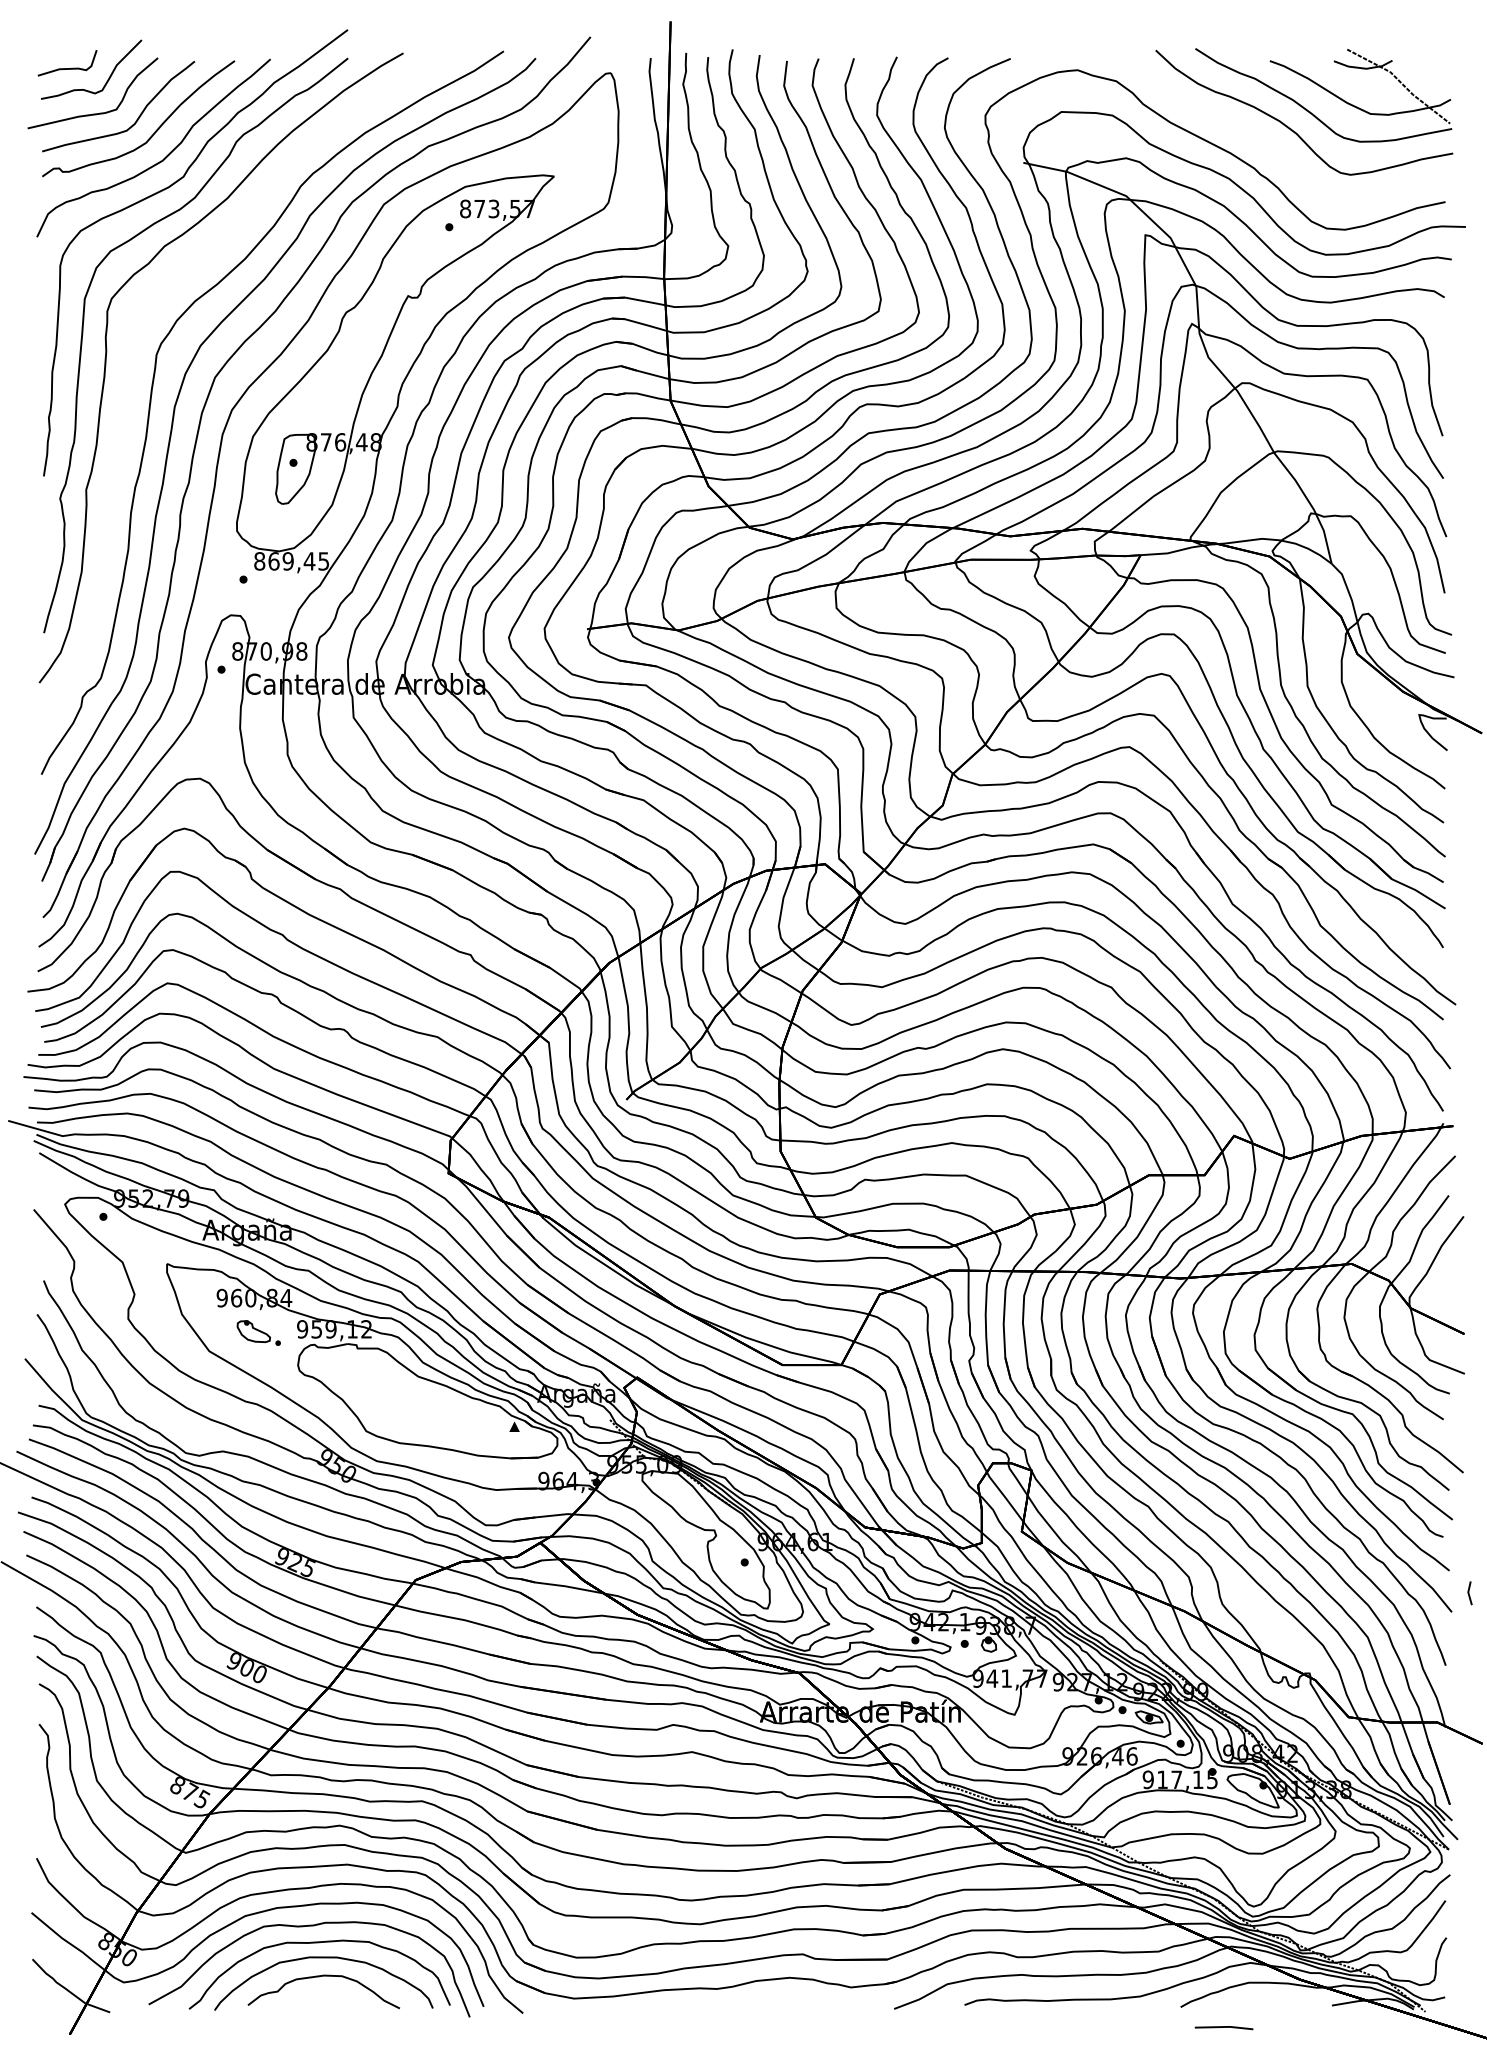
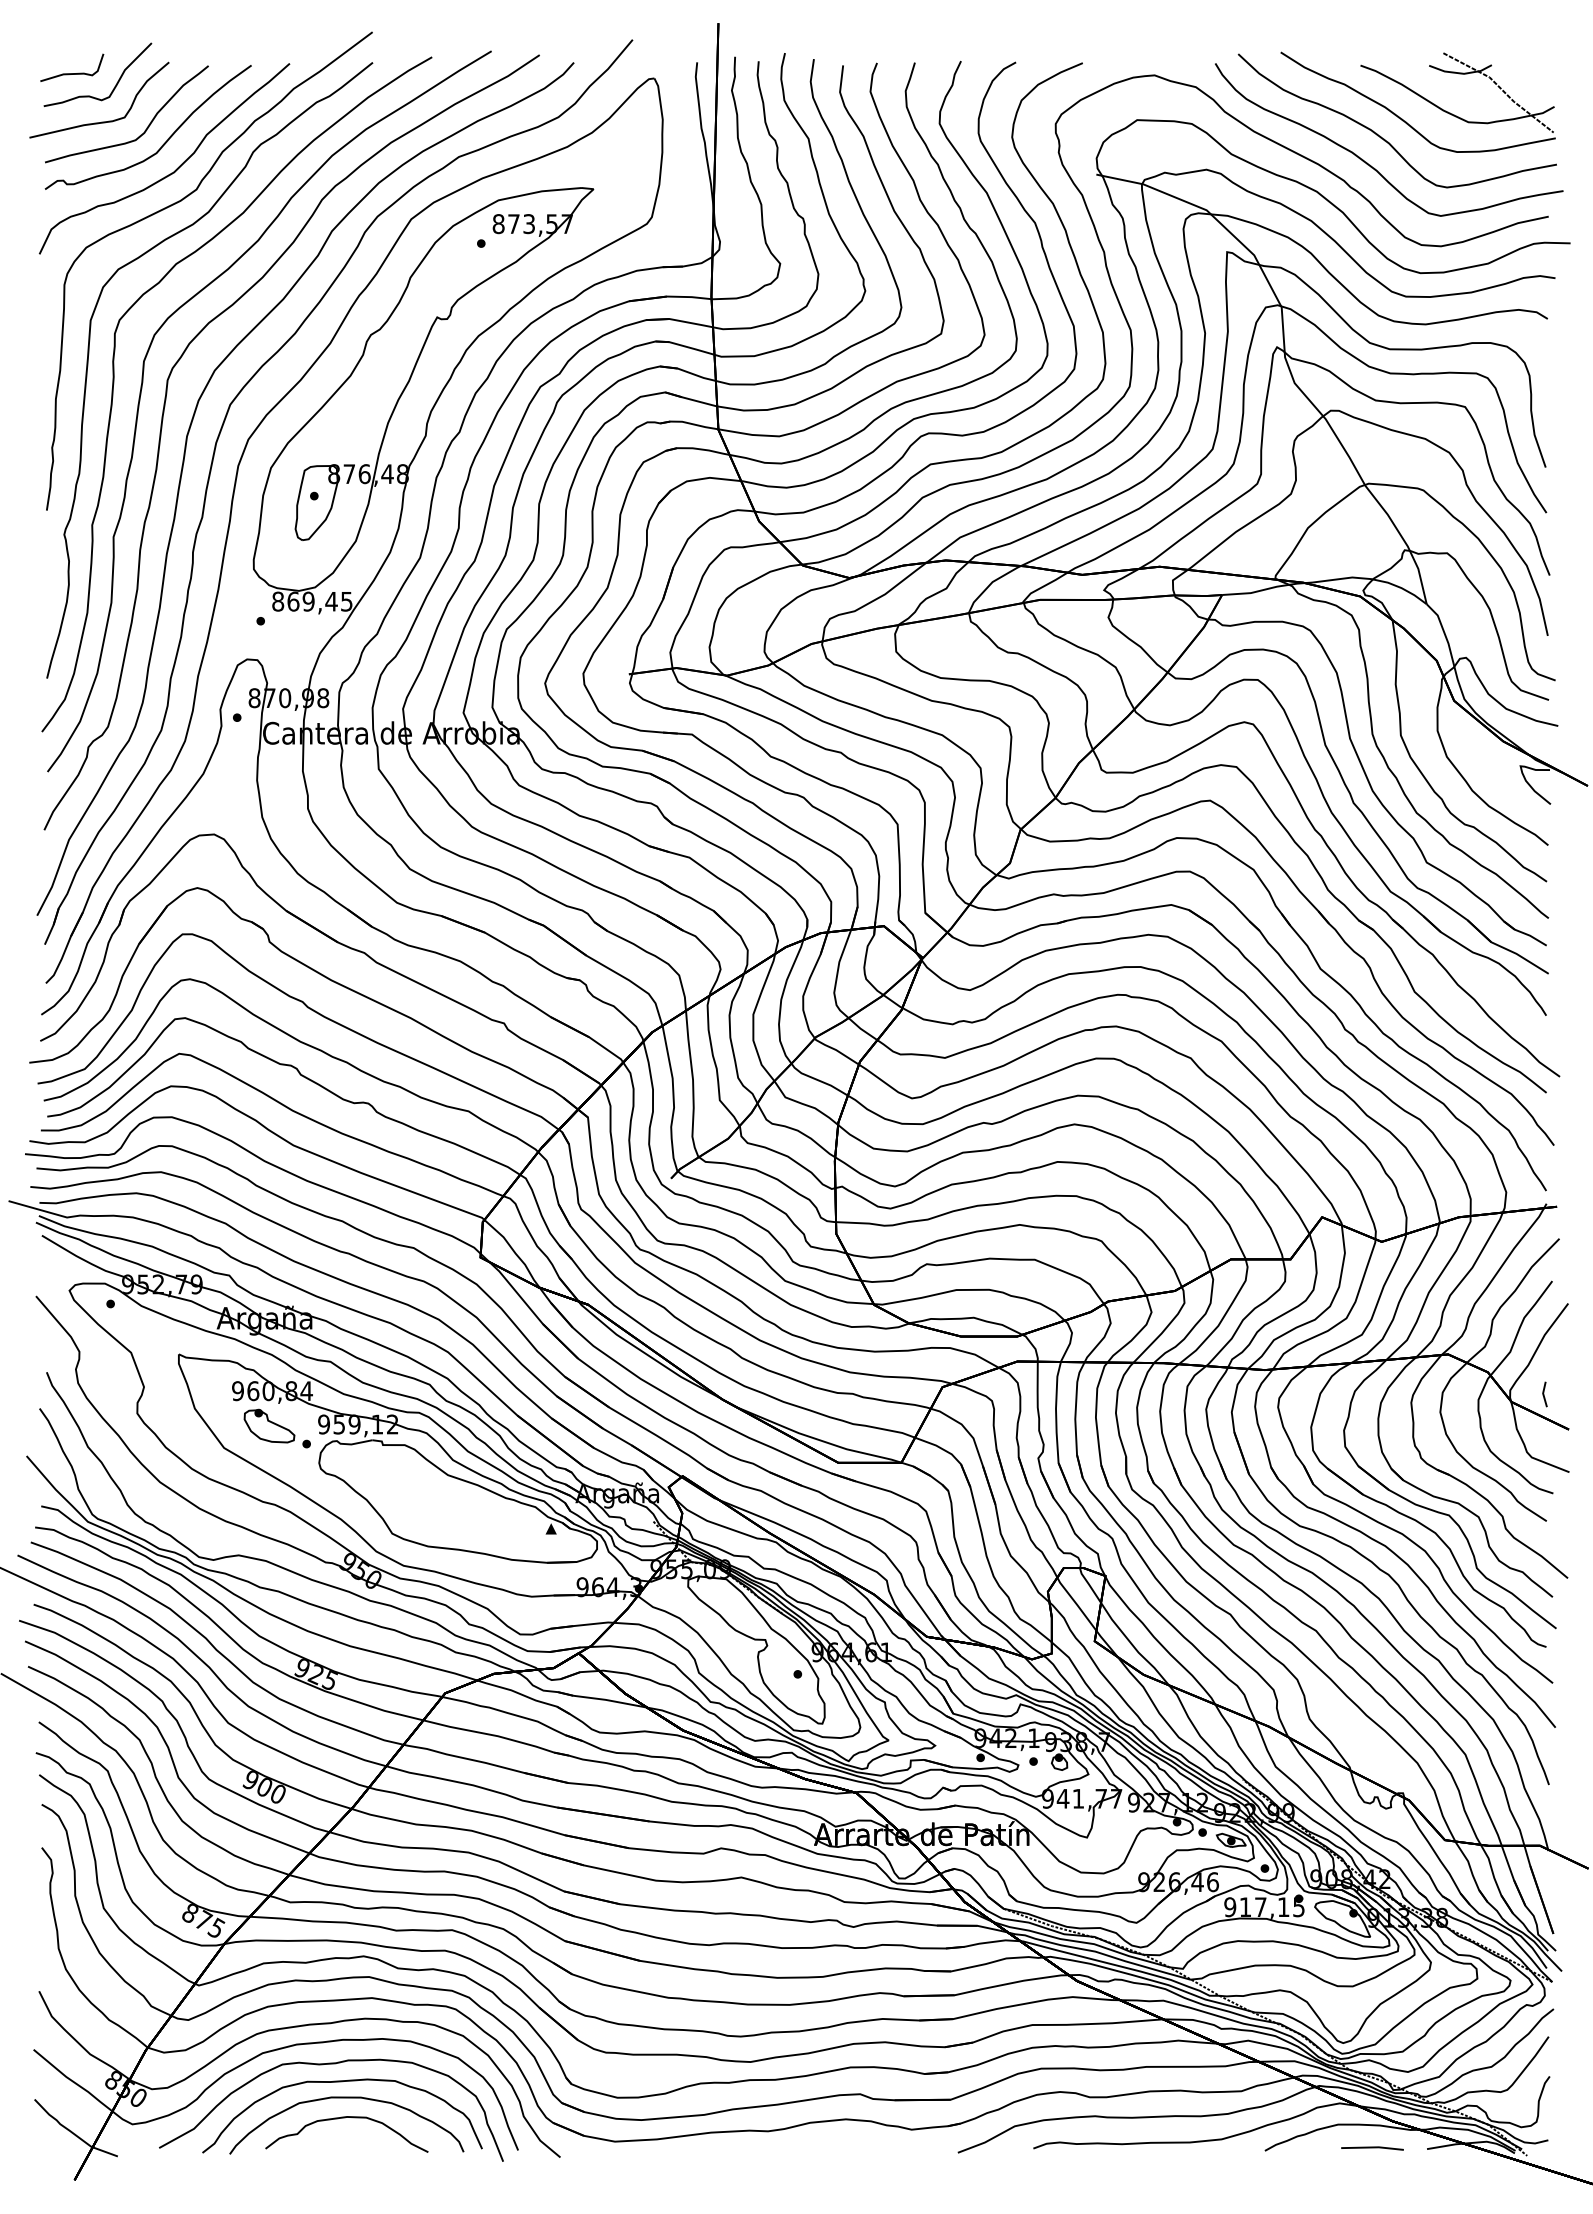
curve: (1279, 153) -> (1370, 164), added
curve: (133, 361) -> (142, 387), added
part: (258, 1332) -> (276, 1427), size x1.43
line: (1469, 1593) -> (1544, 1394), moved
line: (1223, 2027) -> (1371, 2147), moved

